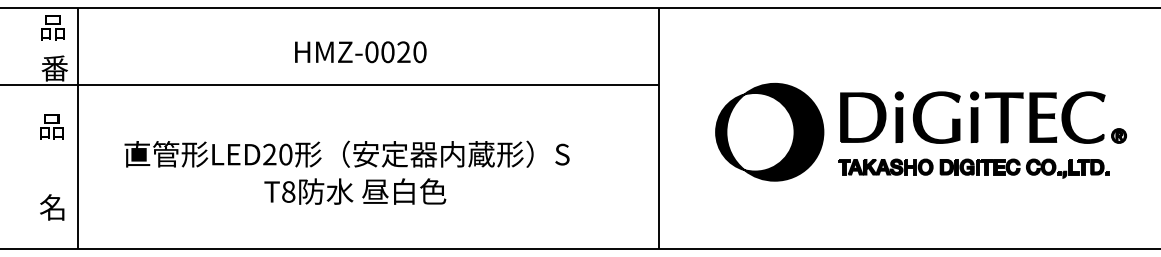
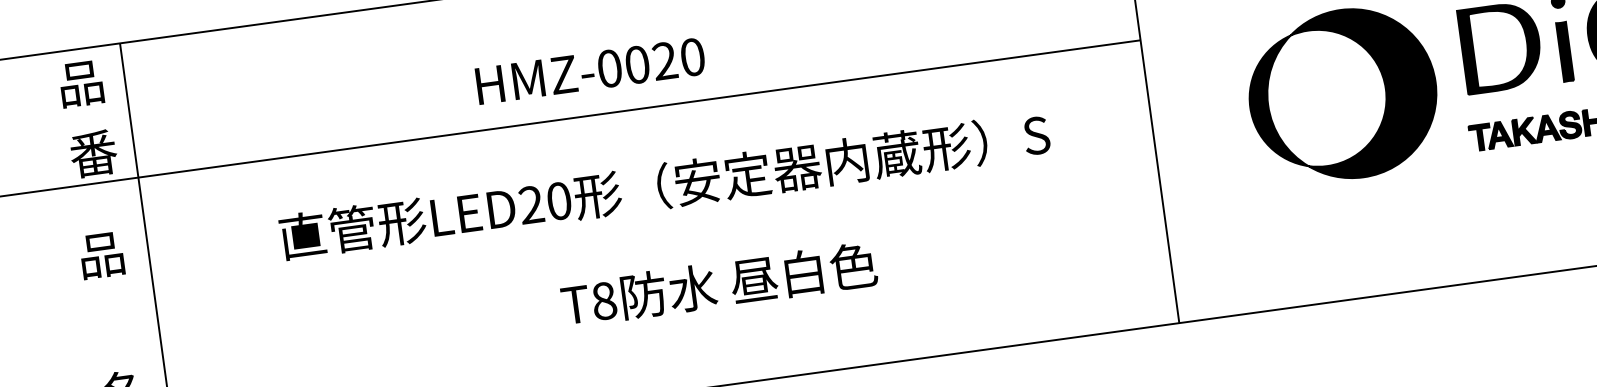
text: (360, 52) -> (590, 71), moved
text: (346, 153) -> (663, 184), moved
text: (355, 191) -> (719, 284), moved

